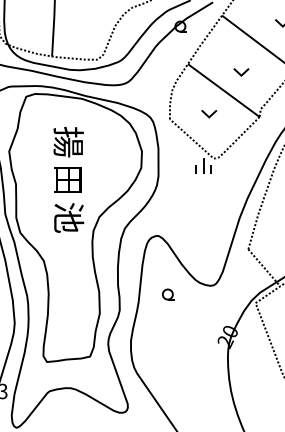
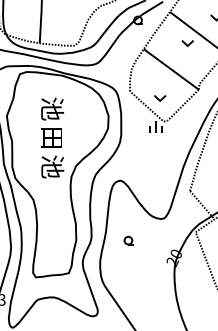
part: (241, 72) -> (187, 43), moved
part: (209, 114) -> (160, 98), moved
text: (68, 141) -> (52, 108), 揚 -> 池
part: (167, 294) -> (128, 240), moved

